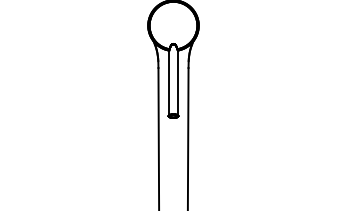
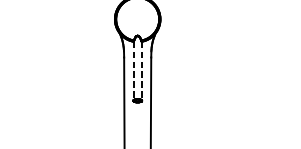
line: (168, 83) -> (133, 71), solid -> dashed
line: (178, 83) -> (142, 71), solid -> dashed

